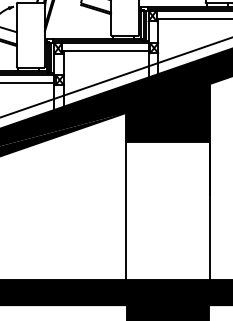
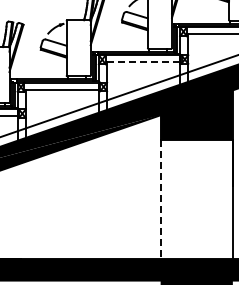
line: (104, 51) -> (142, 62), solid -> dashed
line: (125, 211) -> (160, 200), solid -> dashed

